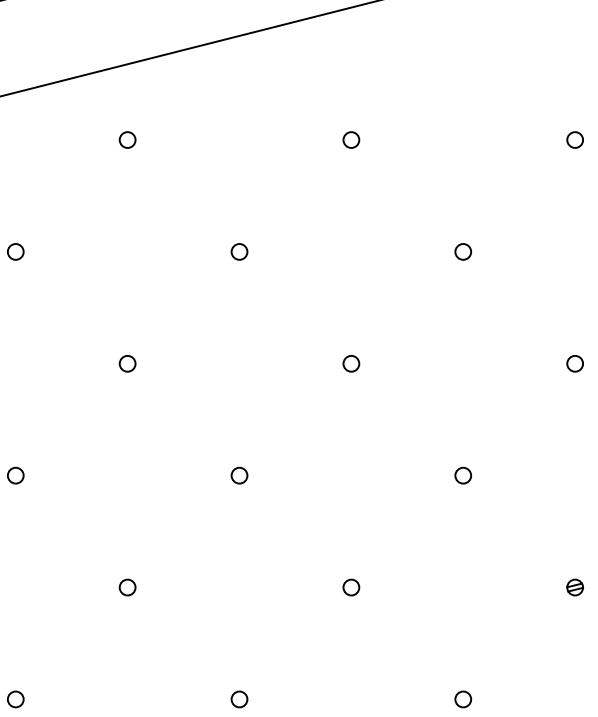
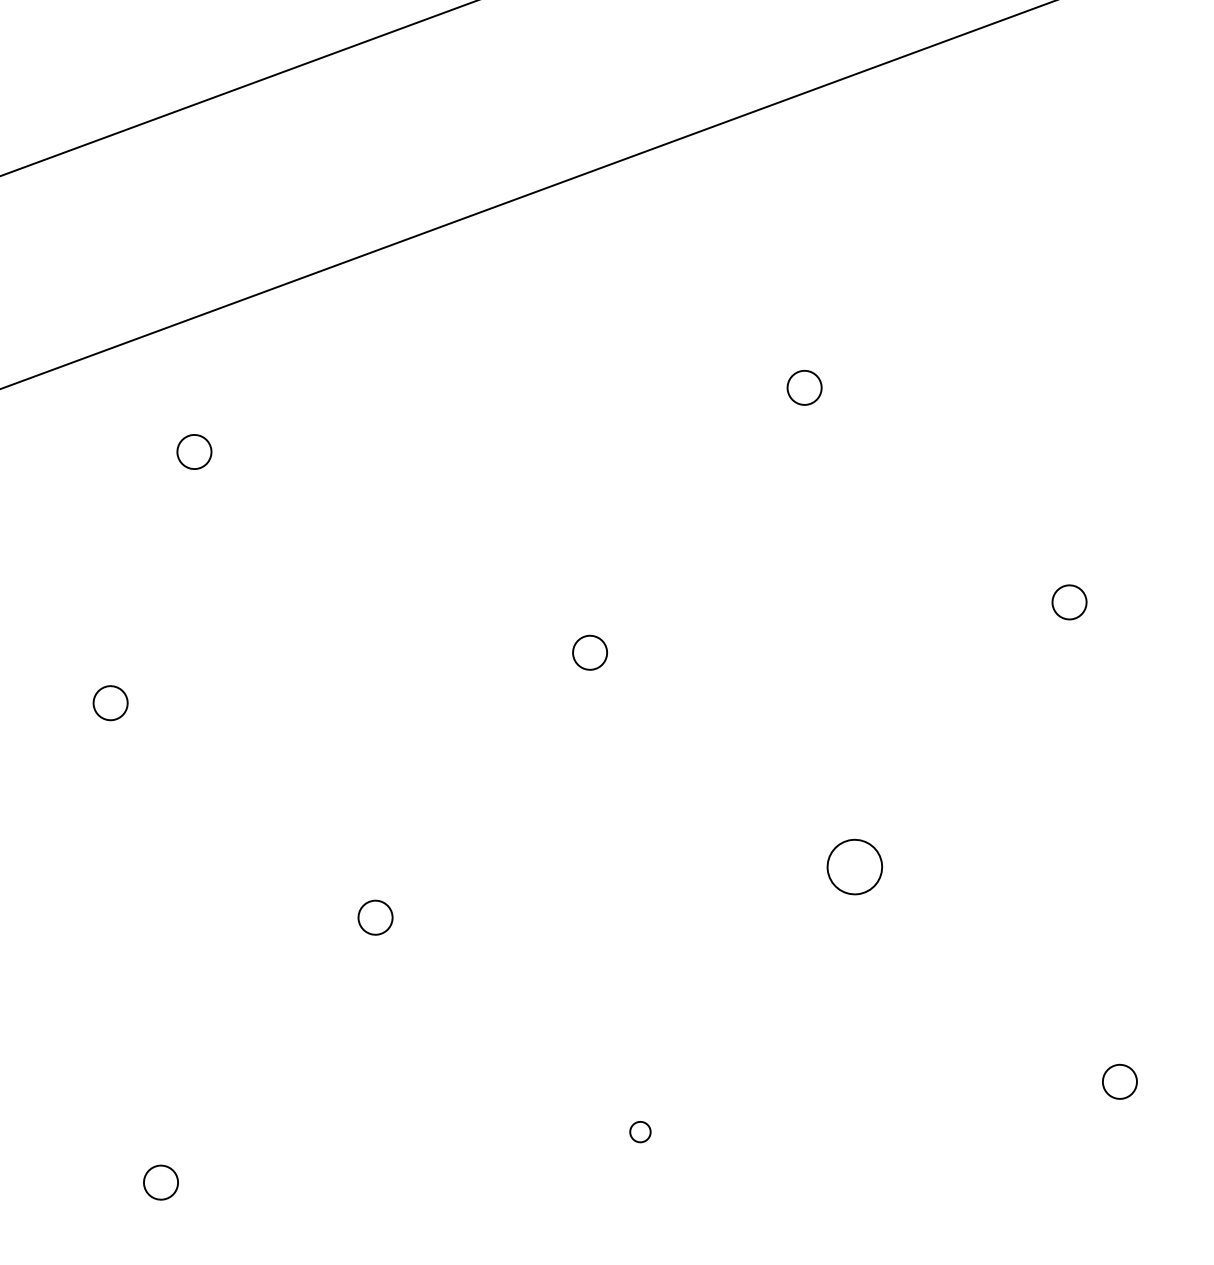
circle: (127, 139) -> (194, 450), moved
circle: (351, 363) -> (855, 866), size x1.6
circle: (239, 475) -> (640, 1131), size x0.6

